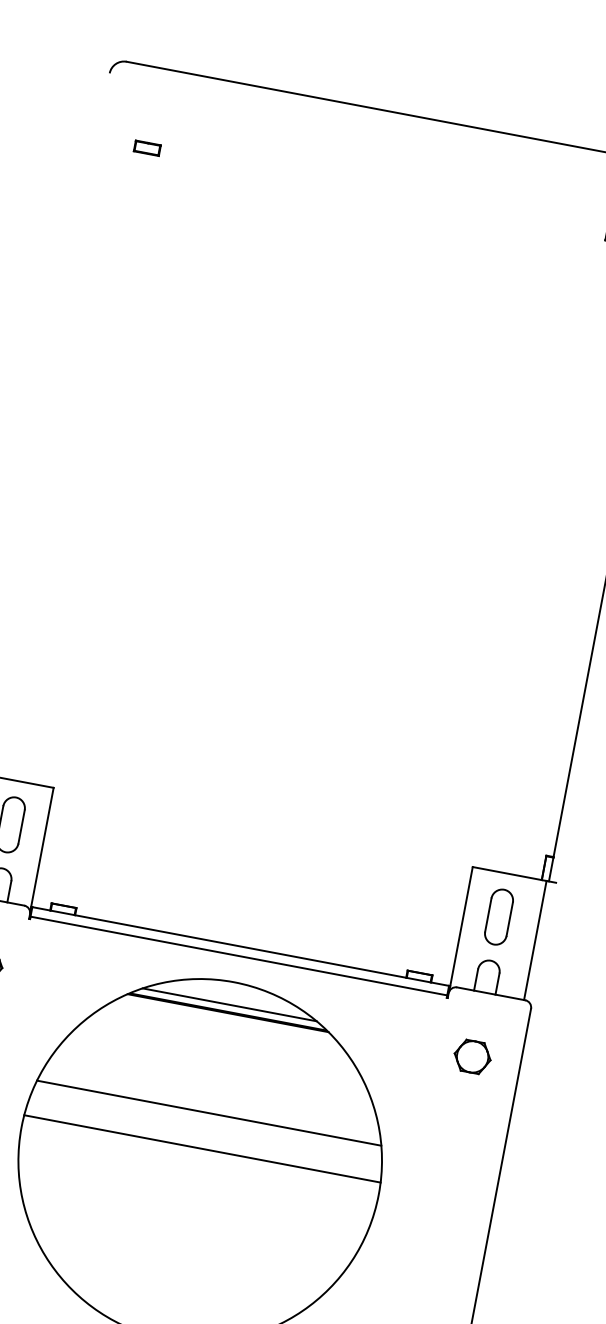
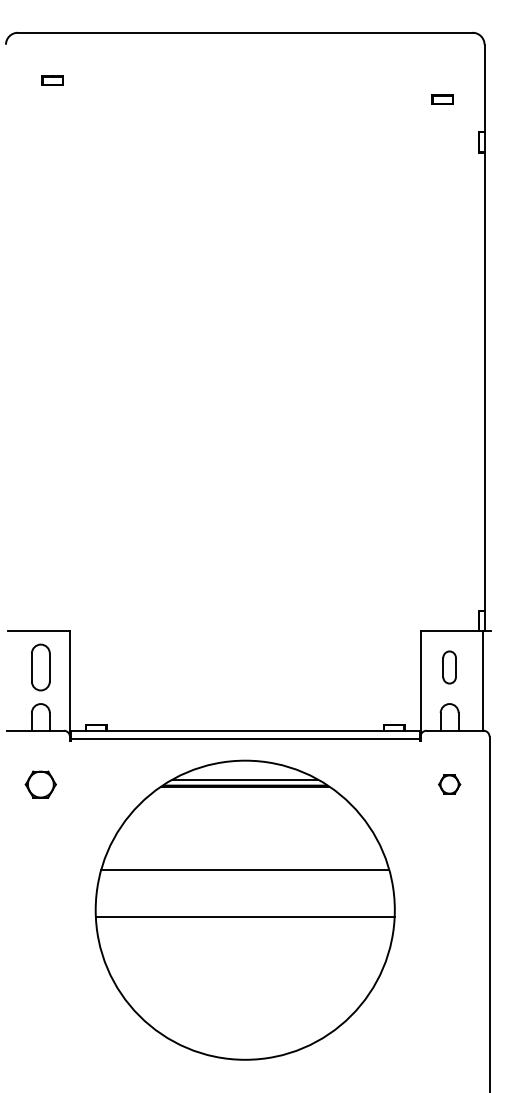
part: (146, 148) -> (52, 80), moved
part: (498, 917) -> (449, 667), size x0.7
part: (472, 1056) -> (449, 784), size x0.7
line: (202, 1149) -> (245, 917), moved

